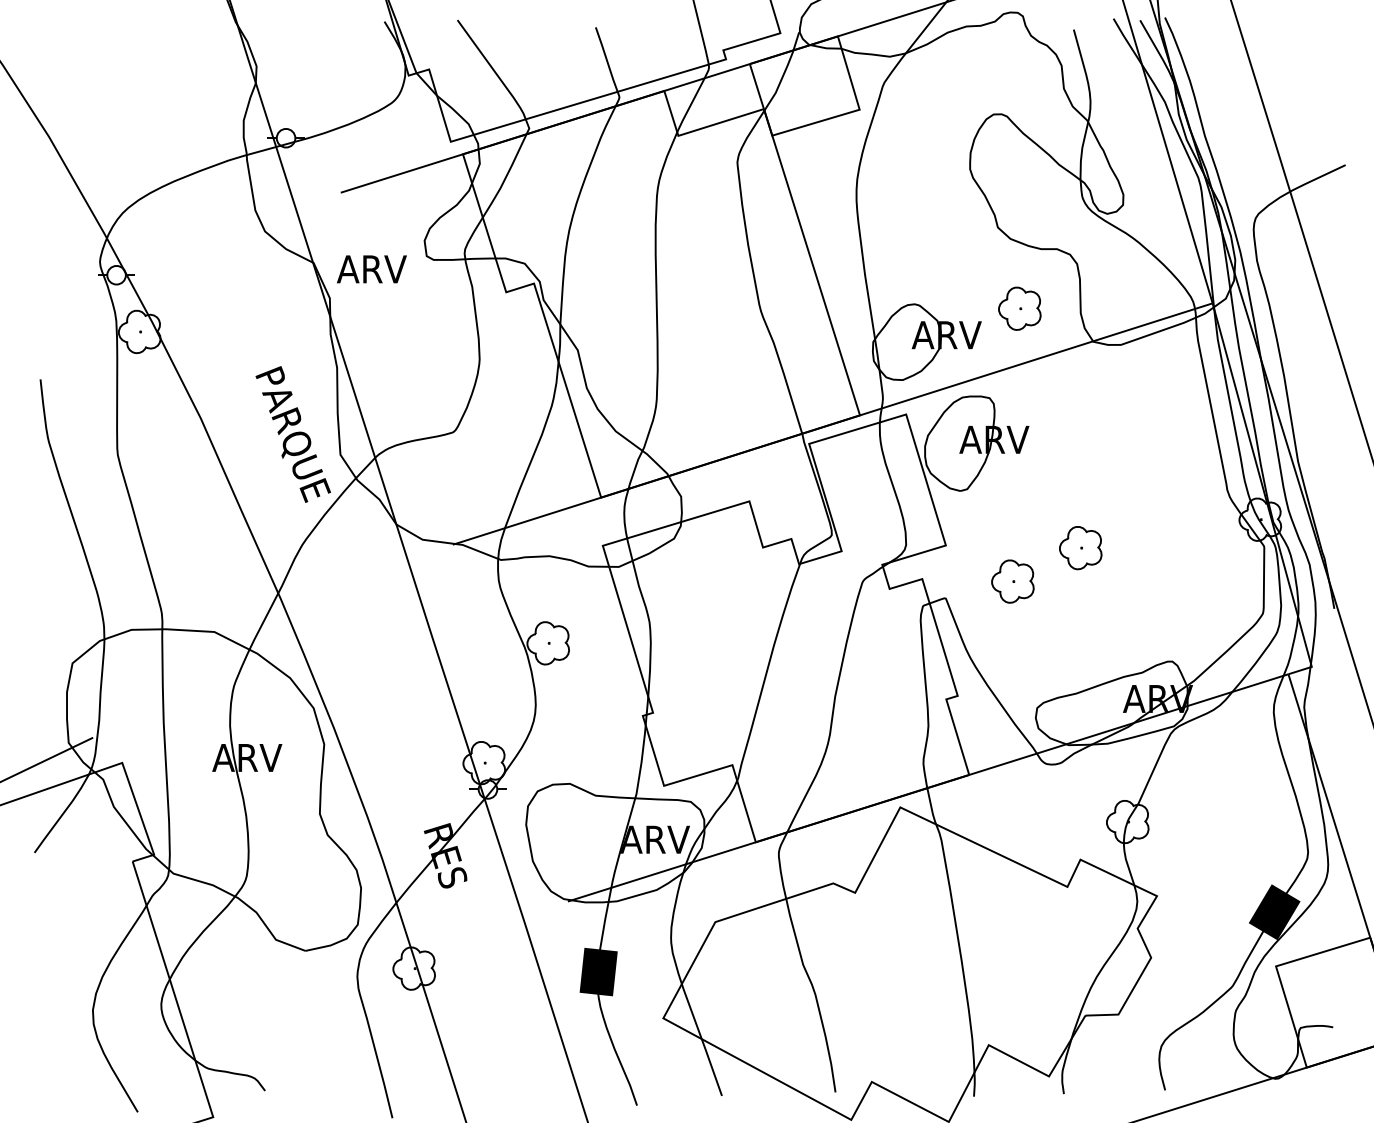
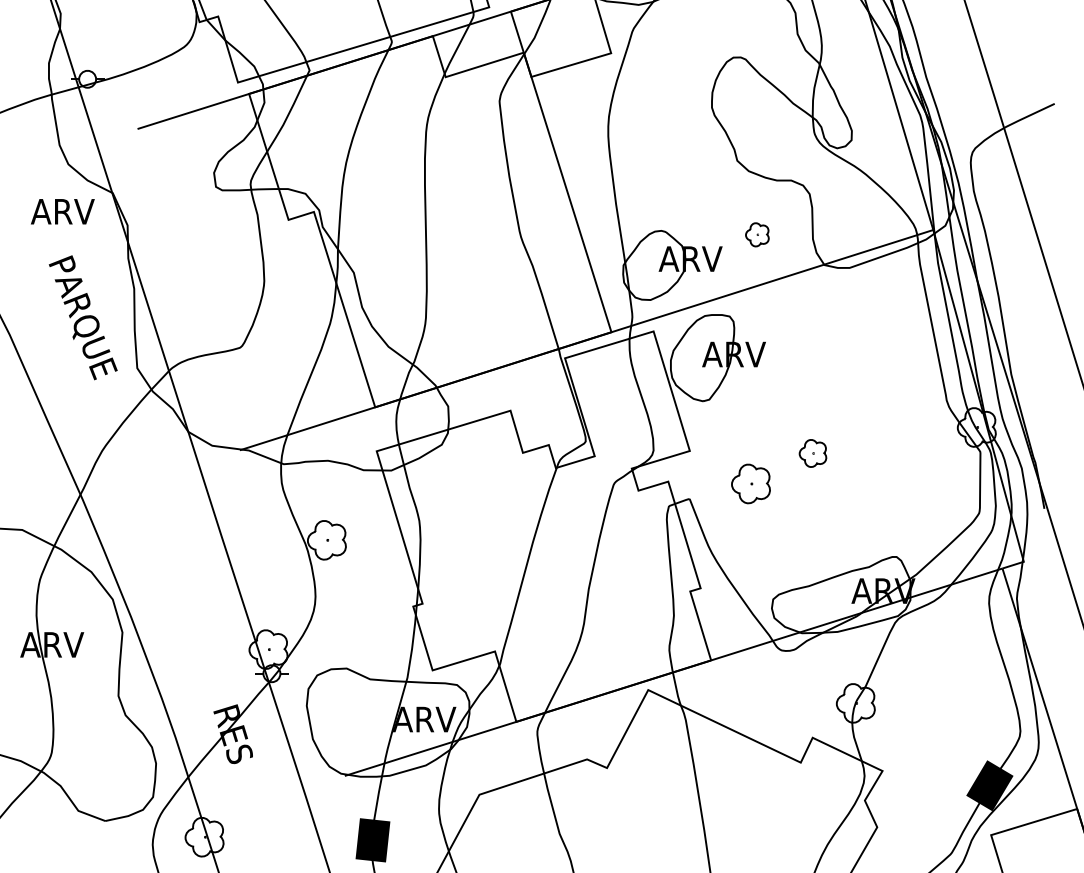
text: (371, 269) -> (62, 211), moved
part: (1019, 308) -> (757, 234), size x0.6
text: (292, 434) -> (82, 317), moved
part: (1080, 548) -> (812, 453), size x0.7

